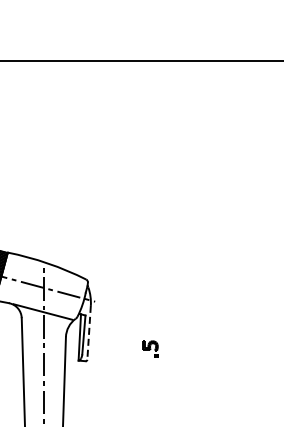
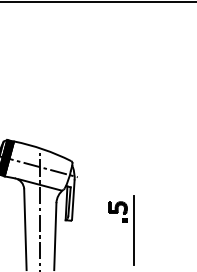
line: (89, 332) -> (73, 199), dashed -> solid
part: (150, 349) -> (118, 212), size x1.67
line: (171, 374) -> (133, 230), added

